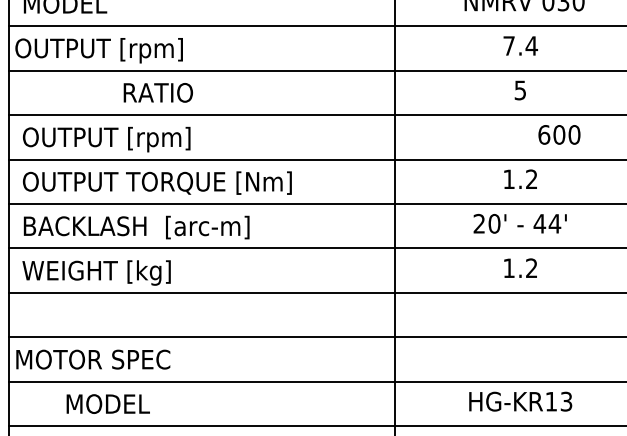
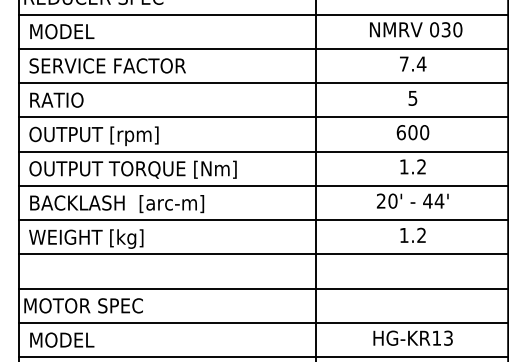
text: (120, 50) -> (104, 67), OUTPUT [rpm] -> SERVICE FACTOR
text: (157, 91) -> (56, 99), moved
text: (558, 134) -> (412, 132), moved
text: (108, 403) -> (62, 339), moved

